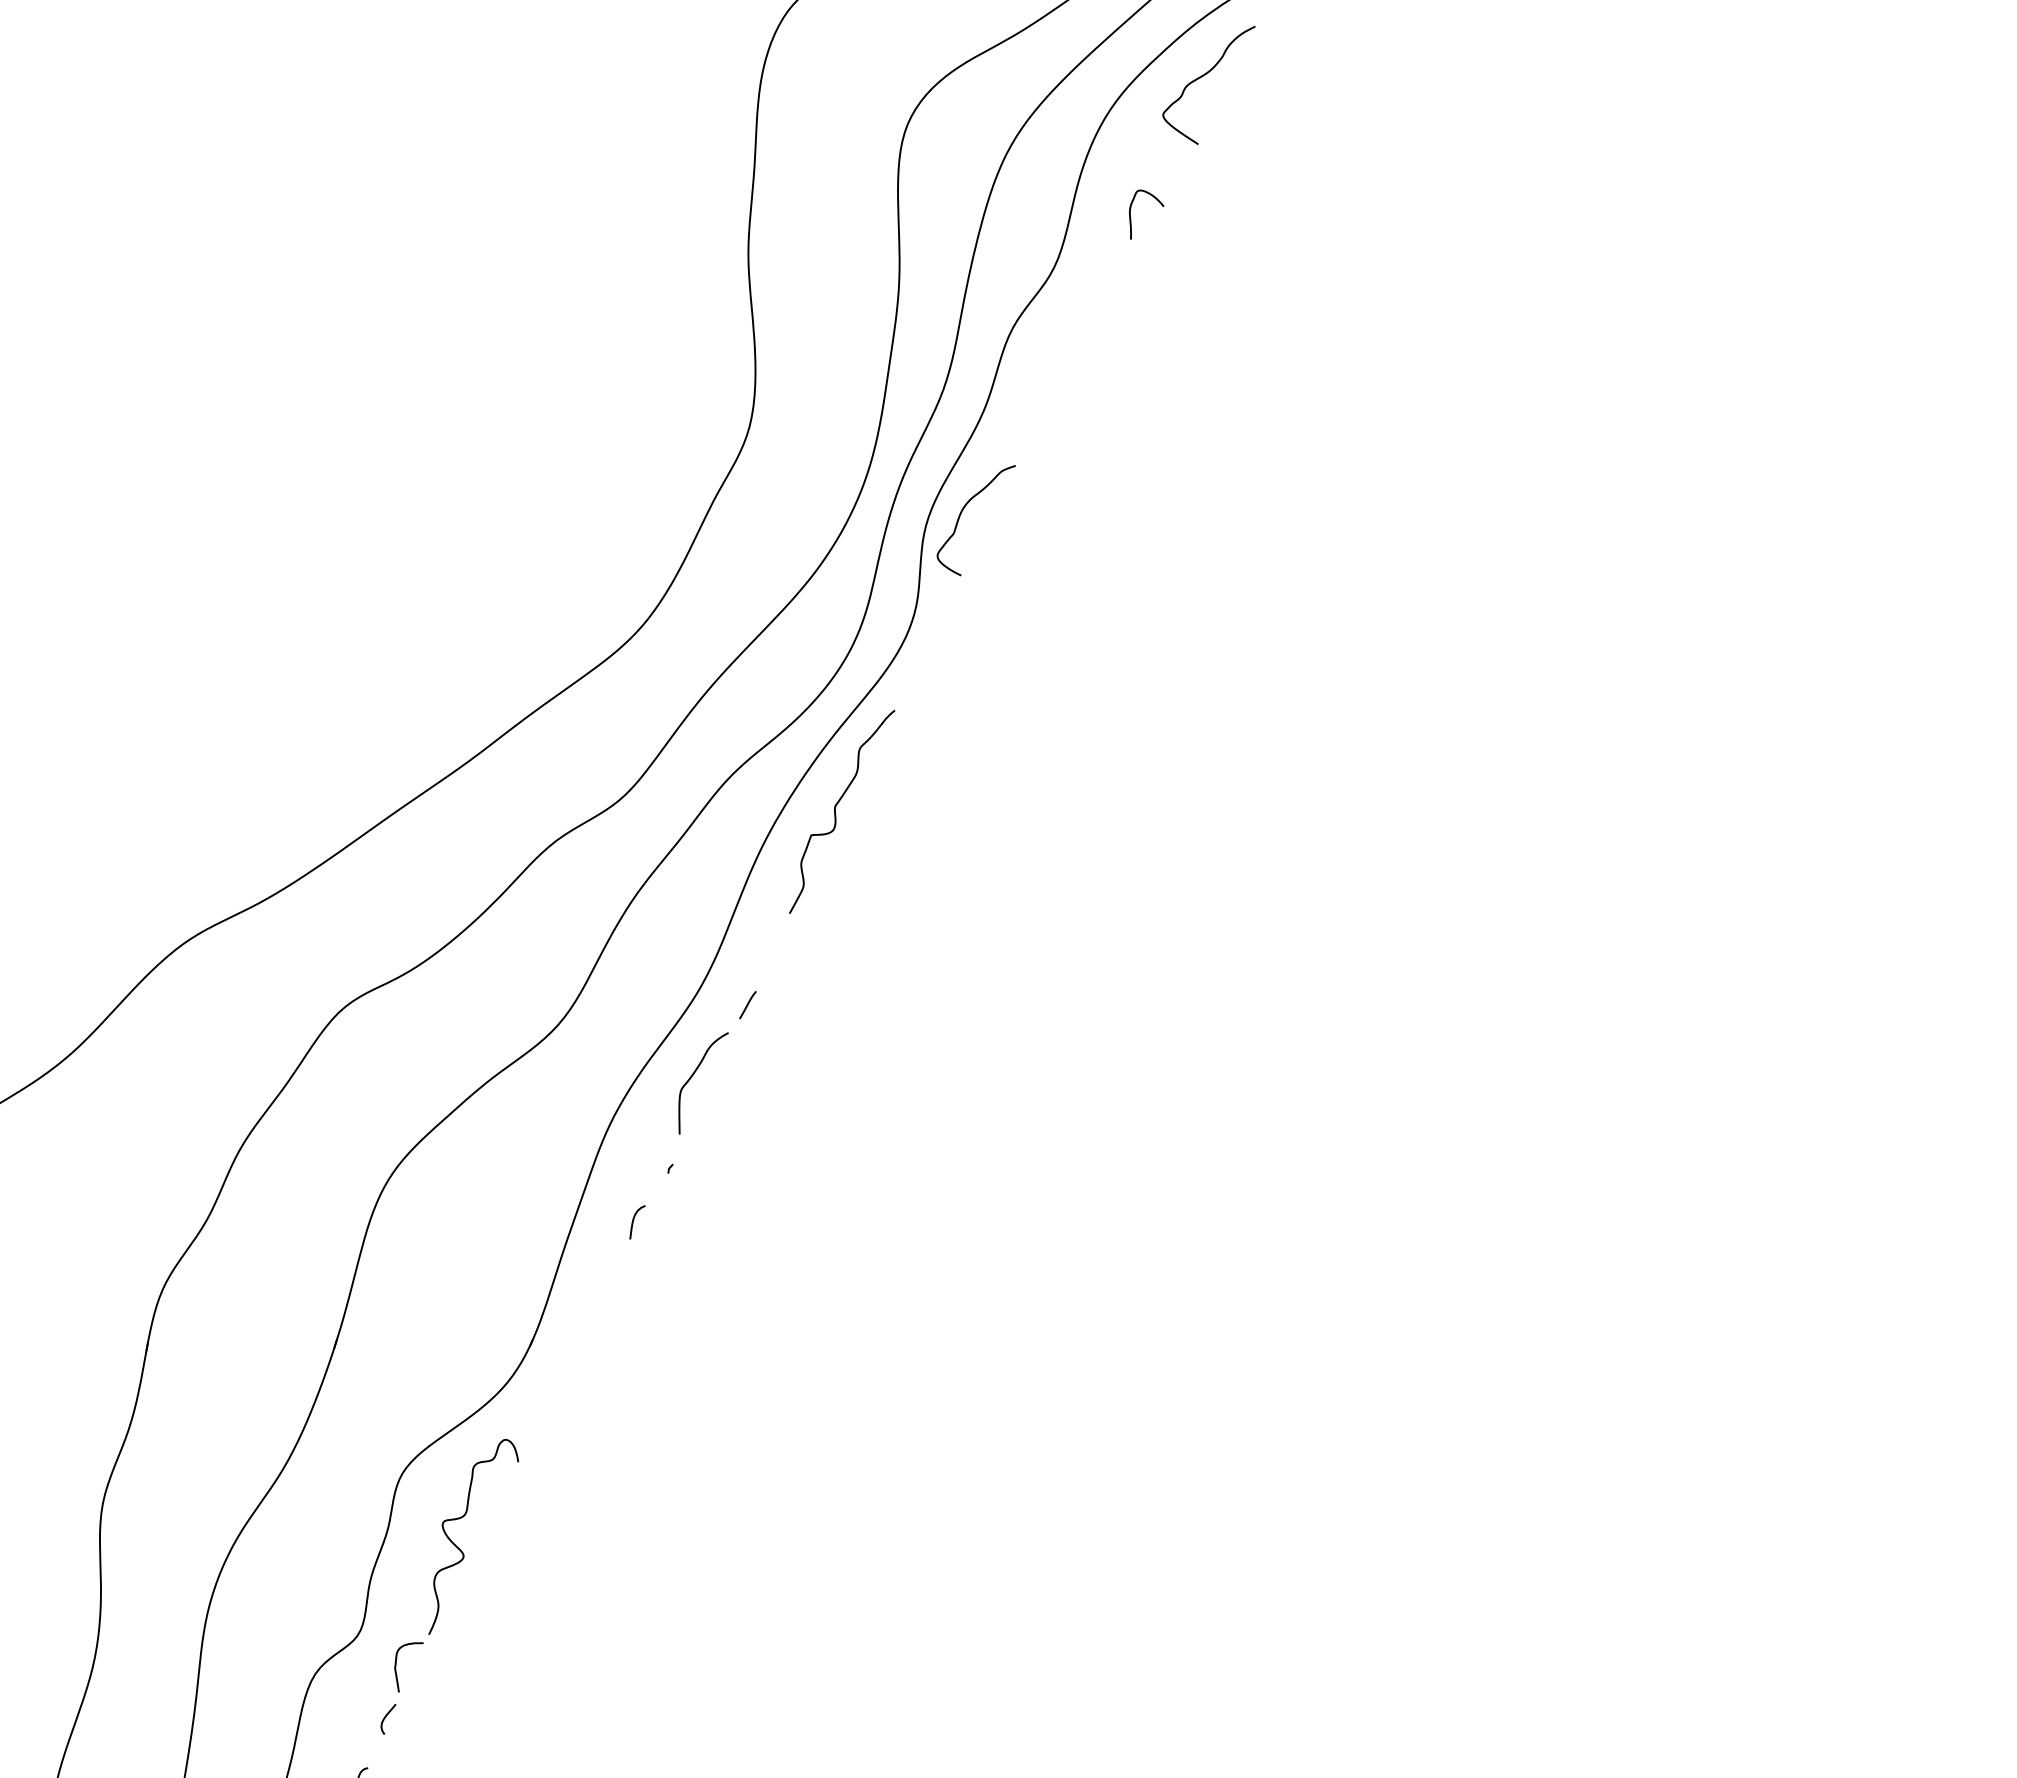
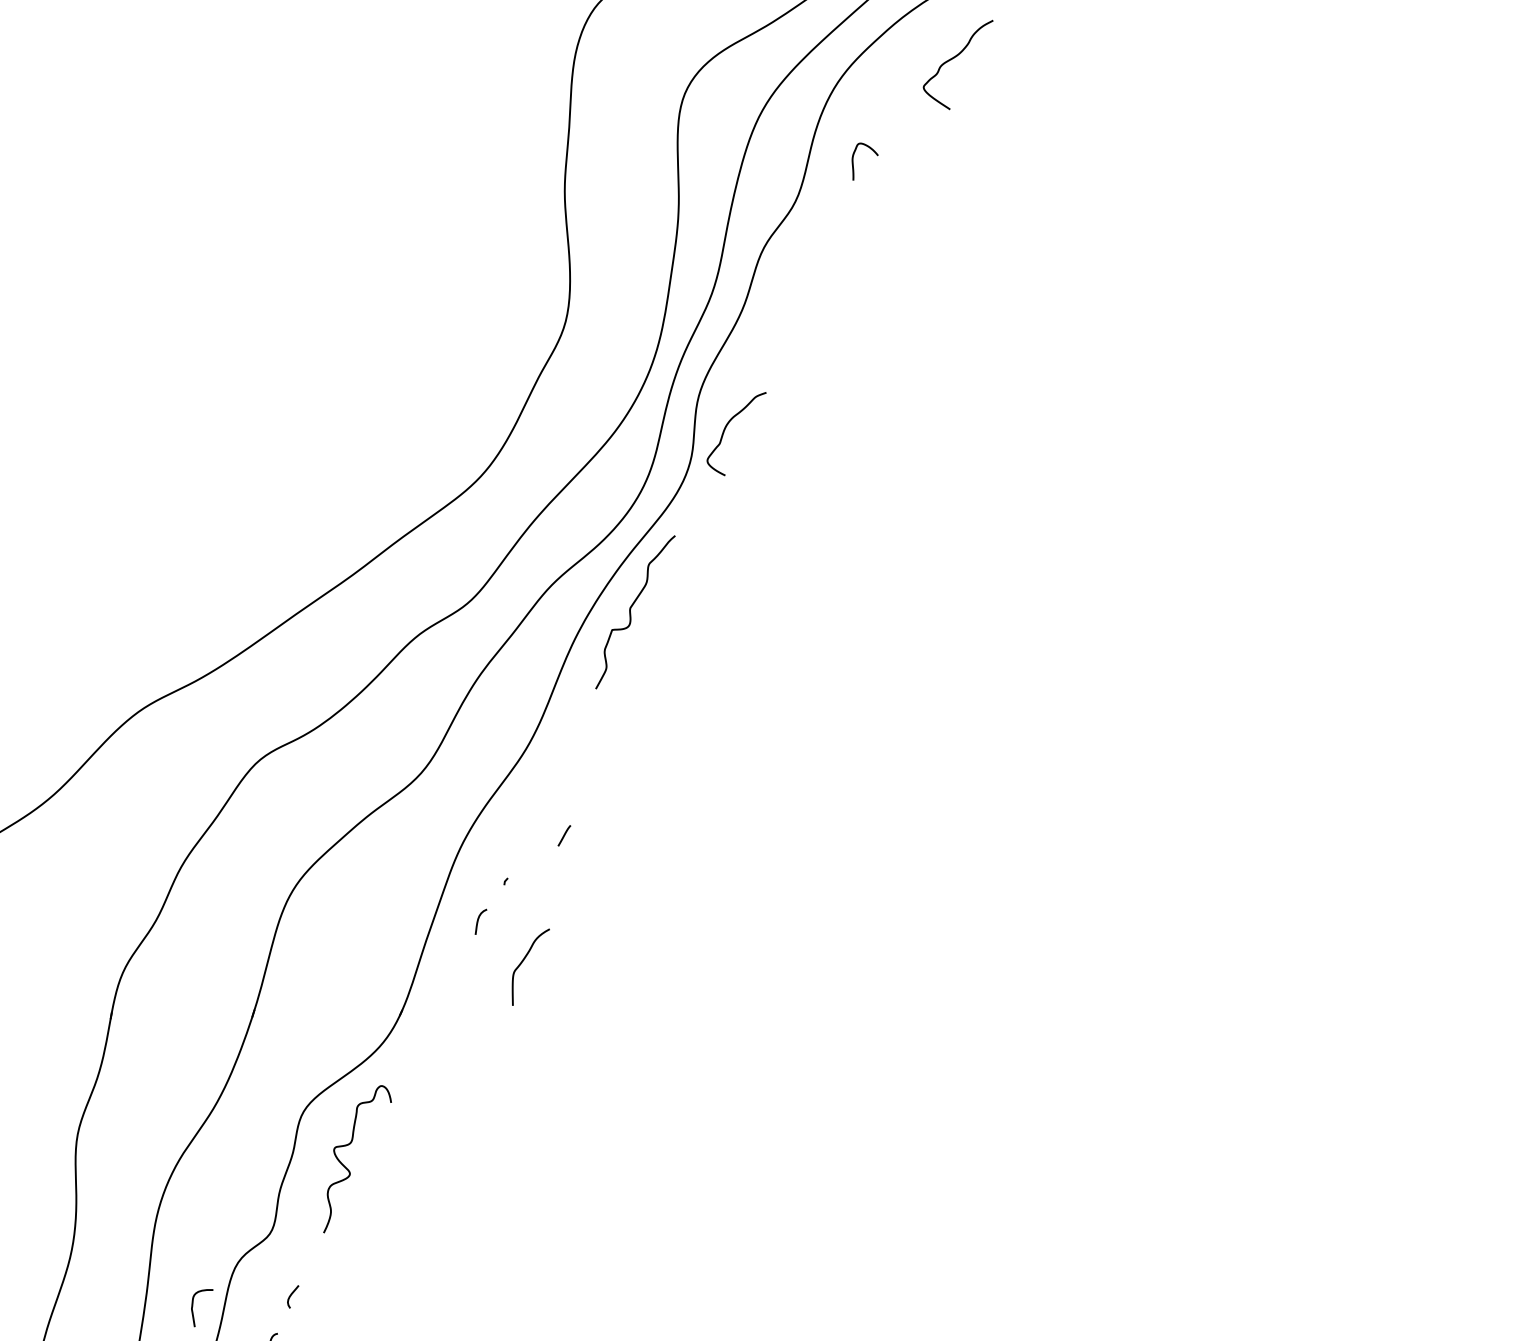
curve: (1202, 77) -> (953, 59), moved
curve: (961, 514) -> (725, 429), moved
line: (747, 1005) -> (564, 836), moved
curve: (694, 1074) -> (524, 960), moved
curve: (396, 1667) -> (192, 1308), moved

